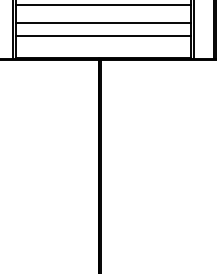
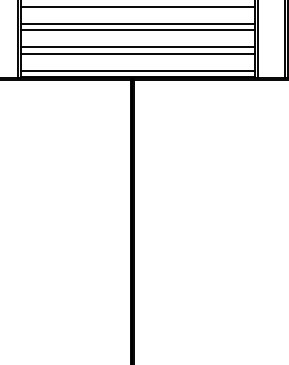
line: (103, 18) -> (137, 24), added
line: (103, 40) -> (137, 53), added
line: (103, 53) -> (137, 71), added

